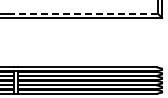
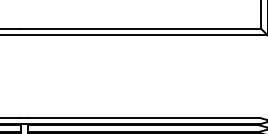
line: (85, 13) -> (139, 27), dashed -> solid

